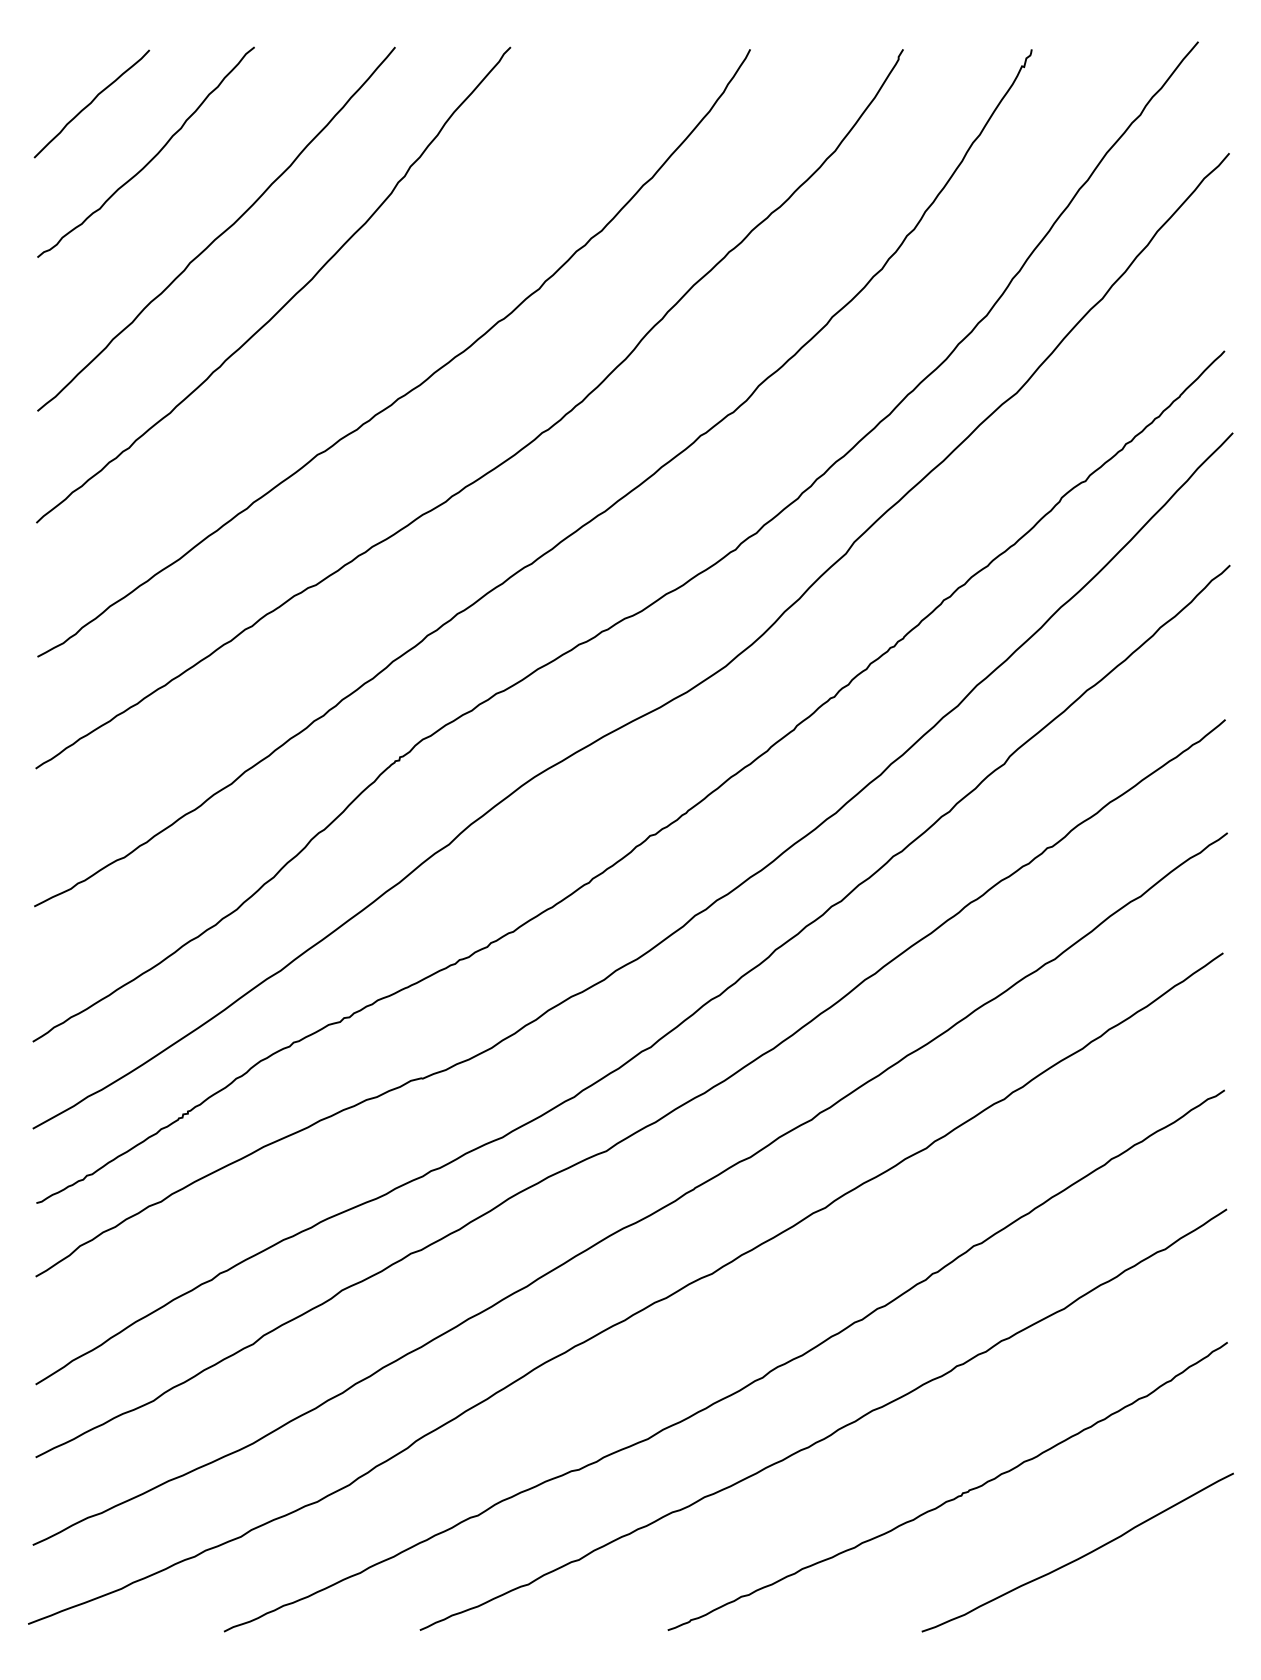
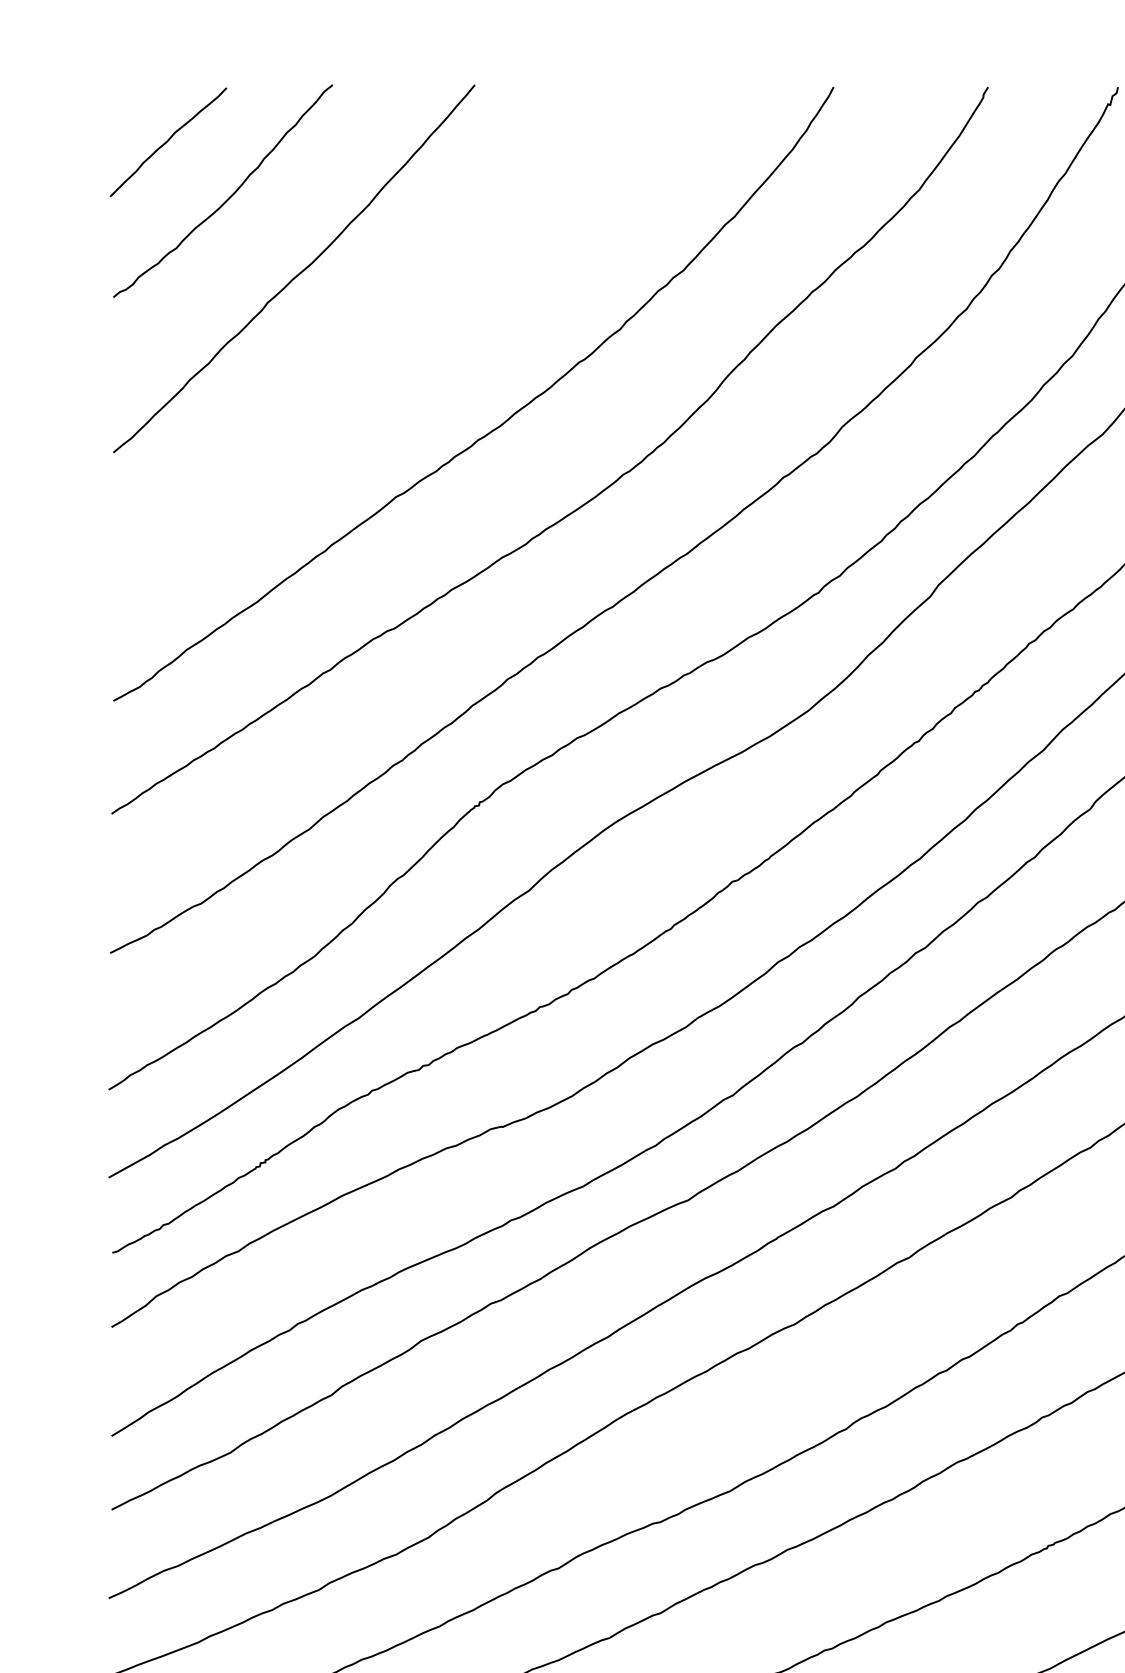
curve: (289, 299) -> (368, 339), removed

